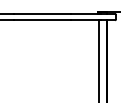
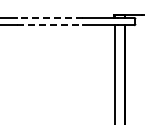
line: (42, 13) -> (49, 17), solid -> dashed
line: (43, 20) -> (50, 25), solid -> dashed

